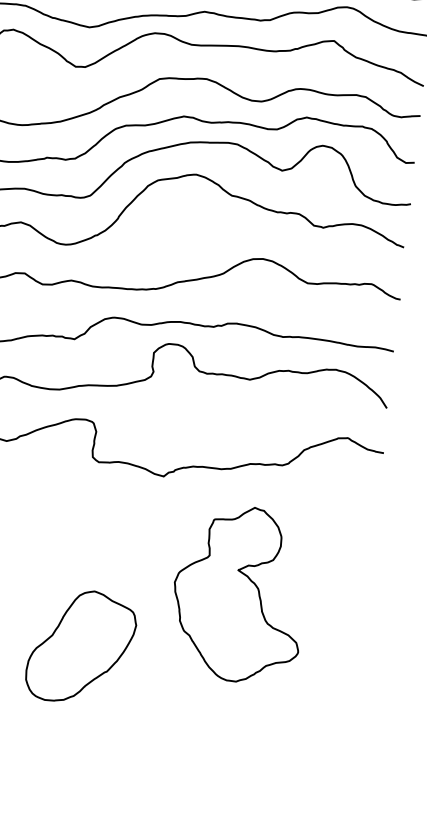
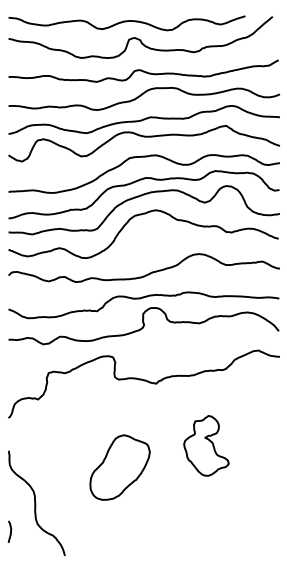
part: (239, 593) -> (206, 445), size x0.6
part: (80, 646) -> (119, 467), moved

